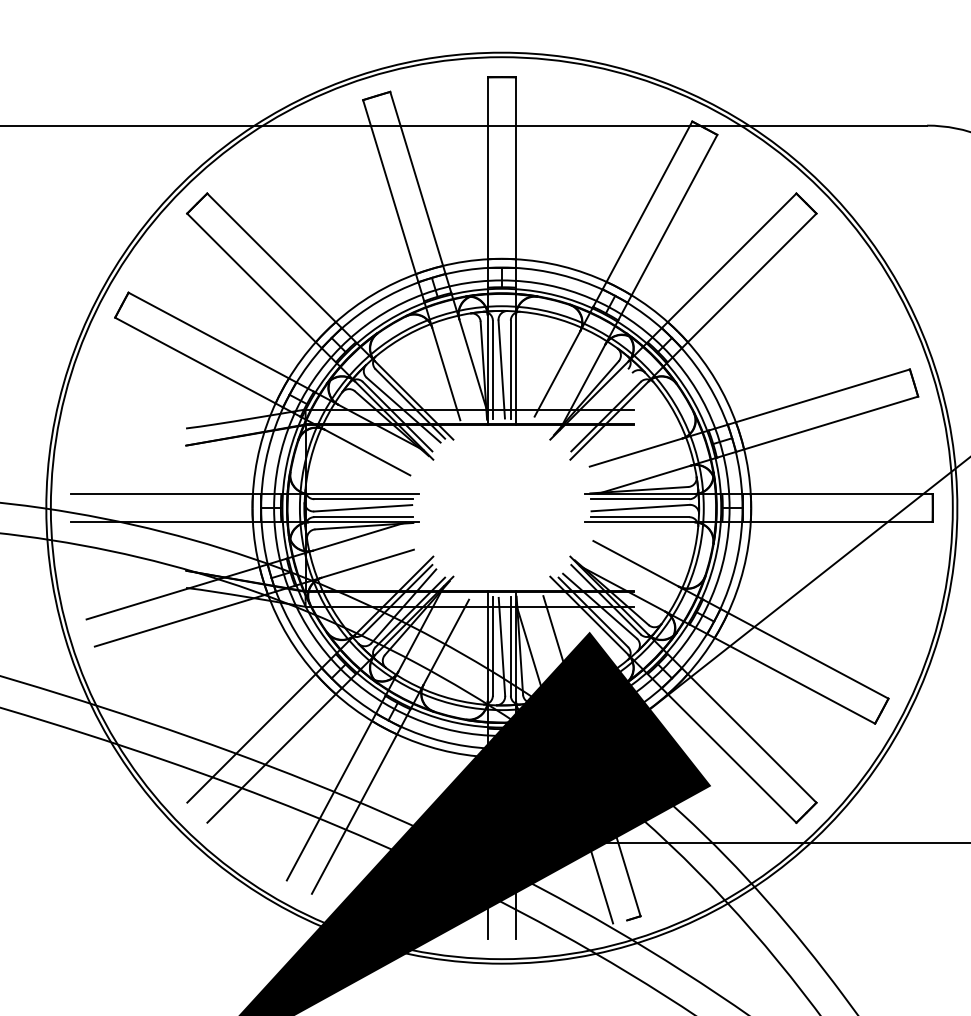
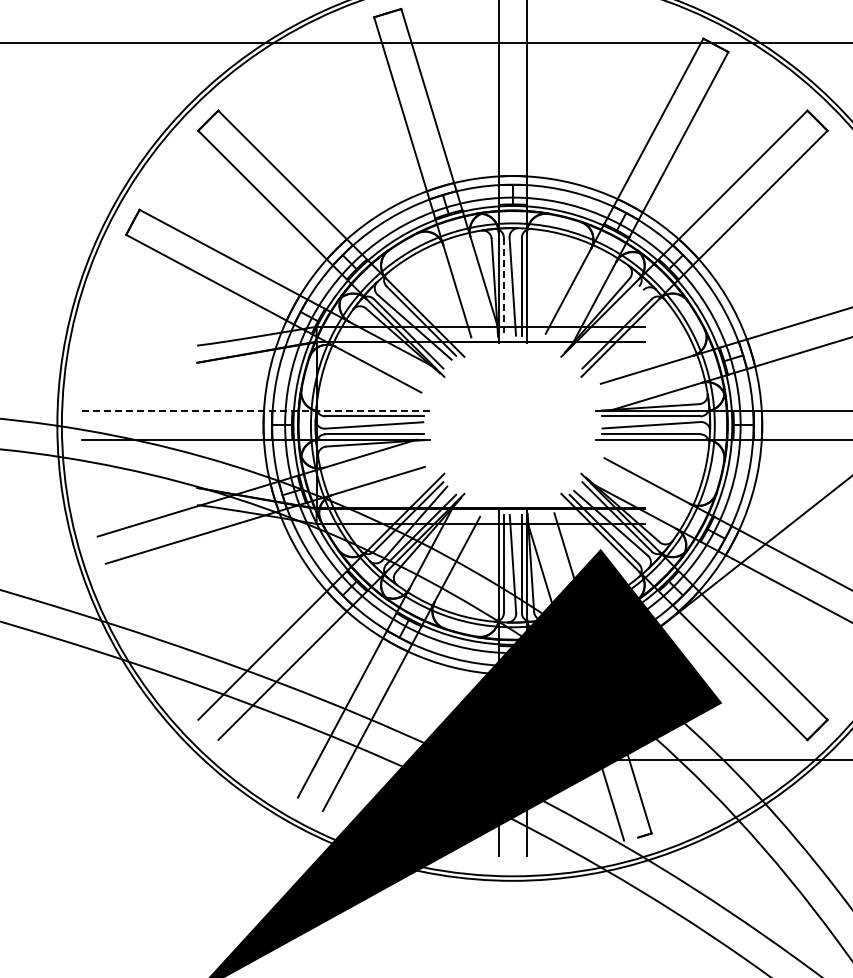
line: (492, 370) -> (503, 287), solid -> dashed
line: (245, 493) -> (256, 410), solid -> dashed

